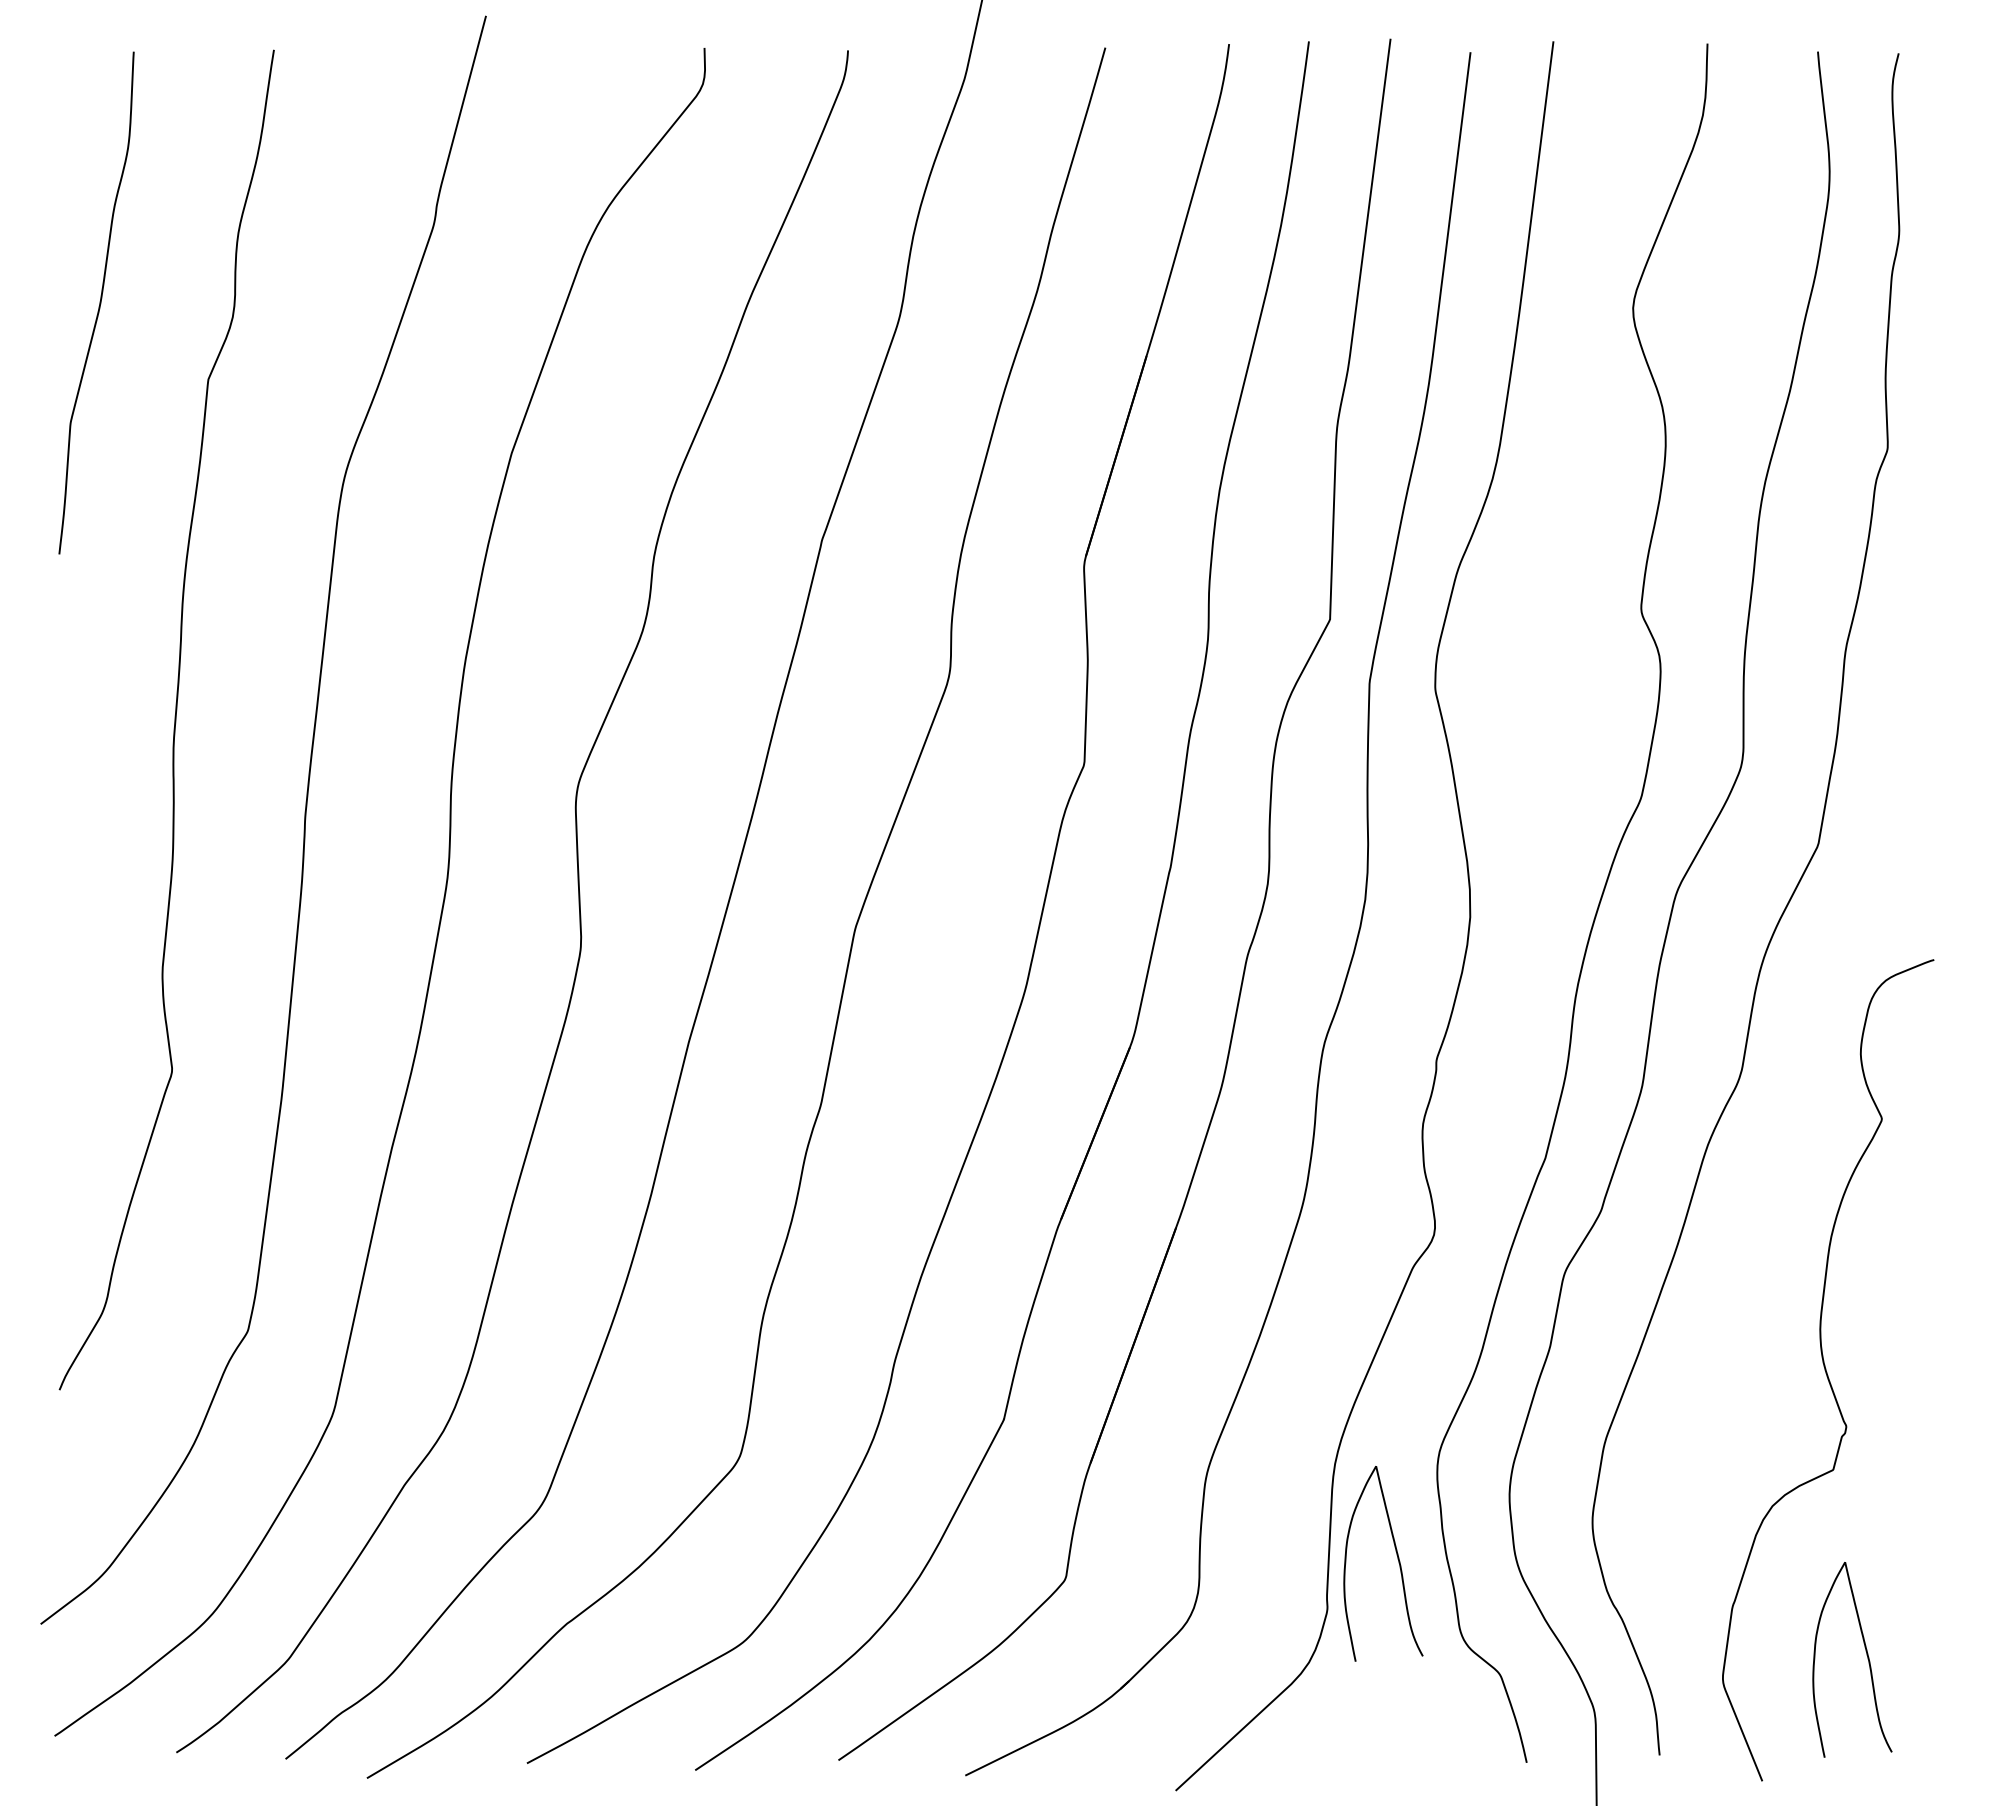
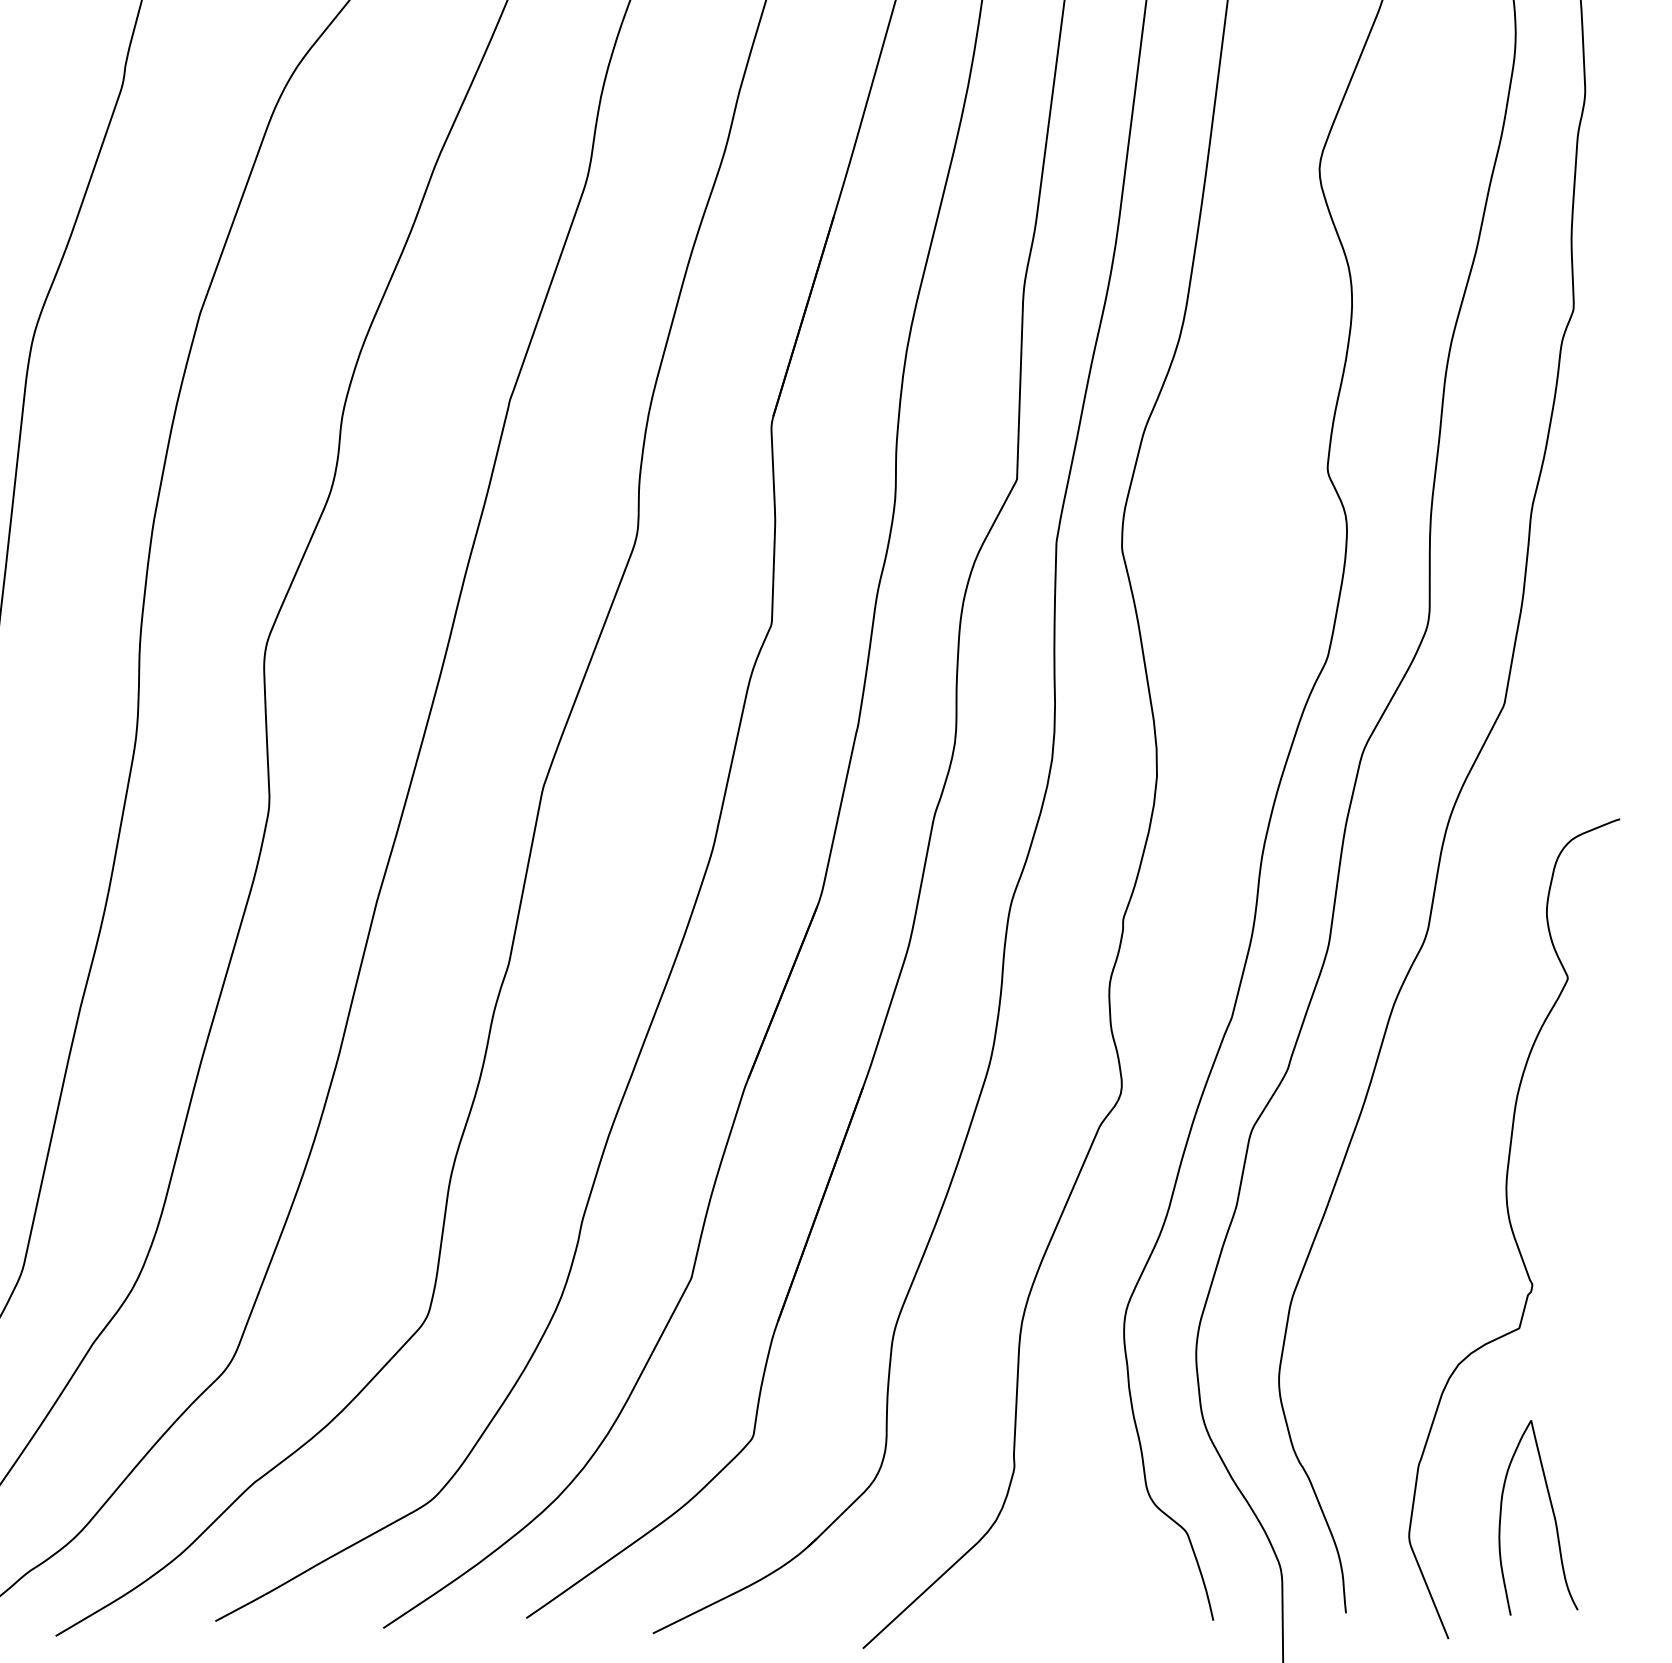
curve: (1397, 1559) -> (1084, 1417), removed

